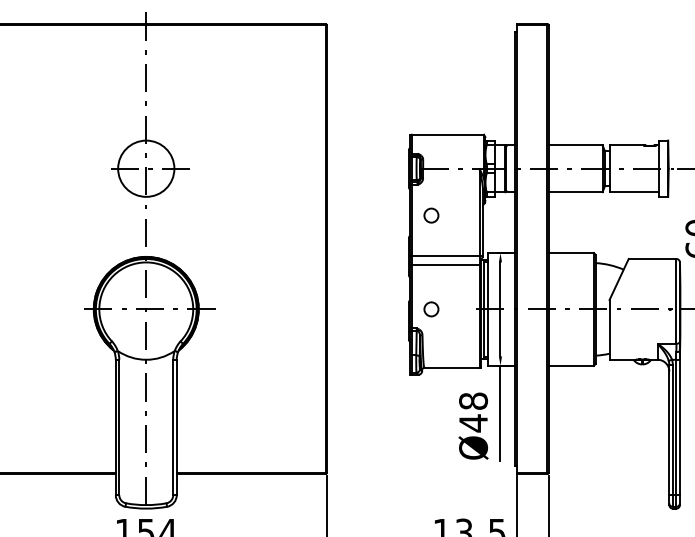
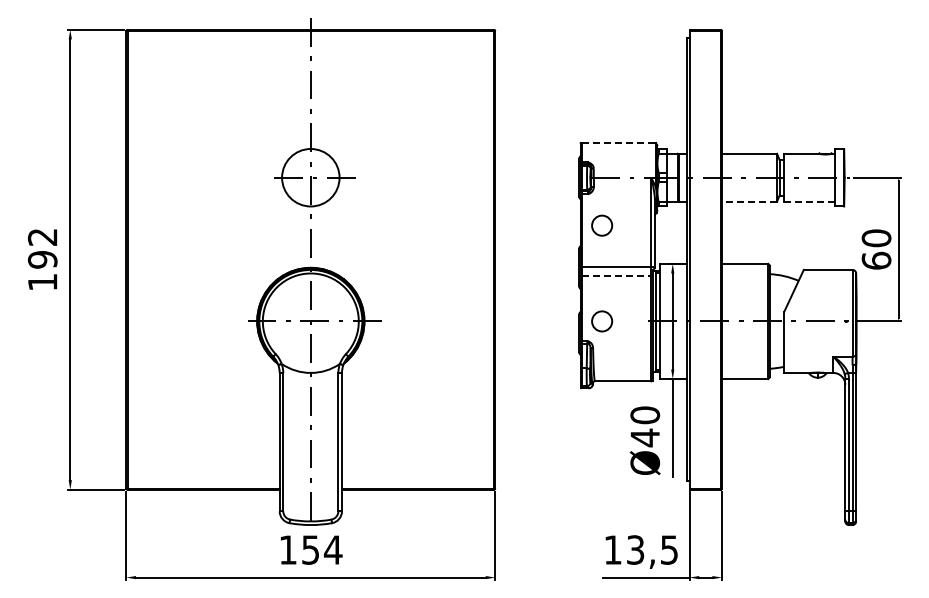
line: (448, 135) -> (619, 143), solid -> dashed
line: (575, 192) -> (749, 201), solid -> dashed
line: (634, 192) -> (809, 201), solid -> dashed
circle: (431, 215) -> (602, 225), size x1.4
line: (445, 264) -> (616, 275), solid -> dashed
circle: (431, 309) -> (602, 321), size x1.4
text: (473, 401) -> (645, 415), Ø48 -> Ø40

